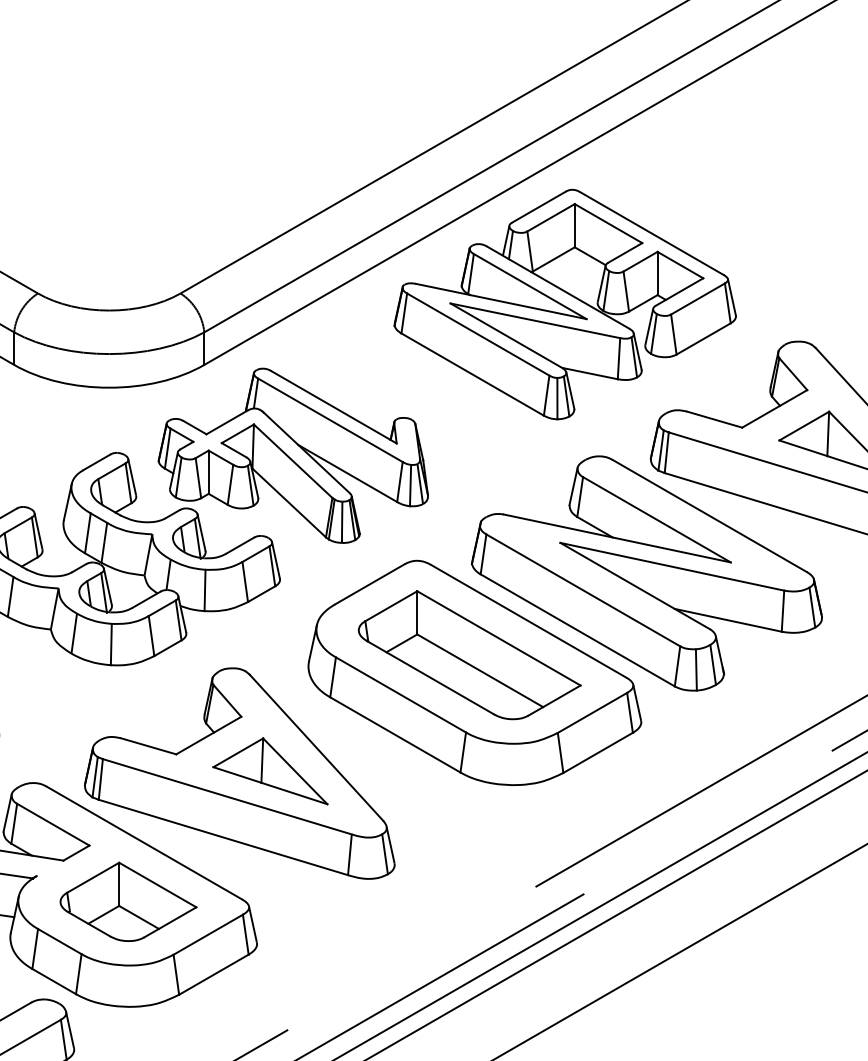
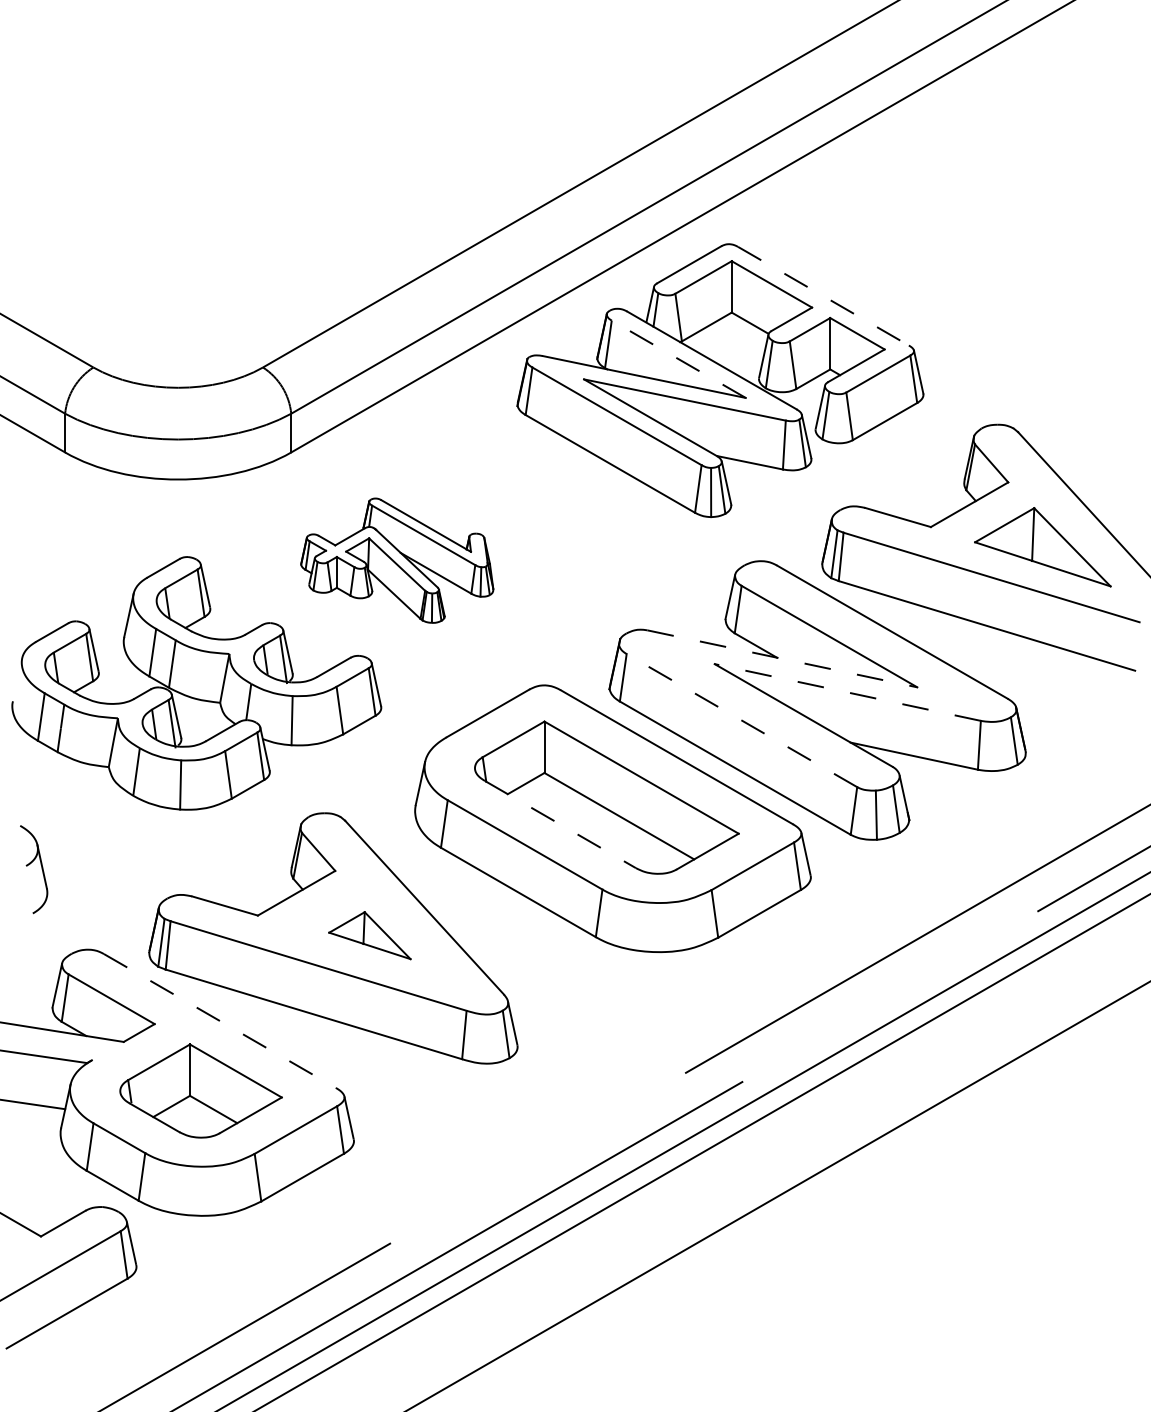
line: (651, 233) -> (823, 296), solid -> dashed
line: (529, 286) -> (678, 359), solid -> dashed
part: (293, 455) -> (397, 560), size x0.6
line: (617, 538) -> (782, 658), solid -> dashed
line: (672, 566) -> (847, 692), solid -> dashed
line: (582, 590) -> (741, 720), solid -> dashed
line: (430, 677) -> (560, 824), solid -> dashed
part: (270, 771) -> (369, 935), size x0.6
line: (144, 843) -> (220, 1021), solid -> dashed

